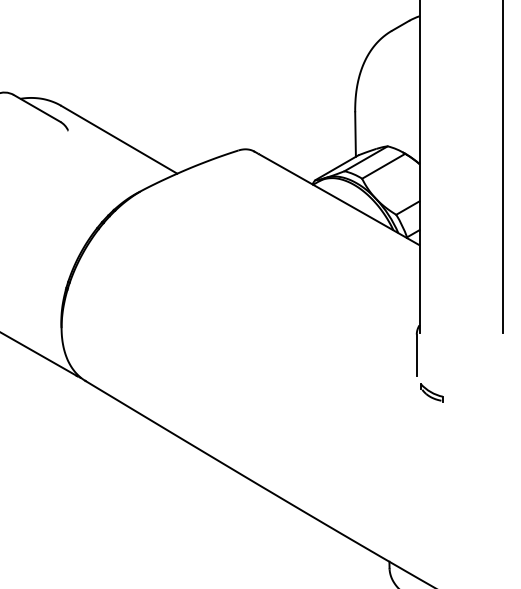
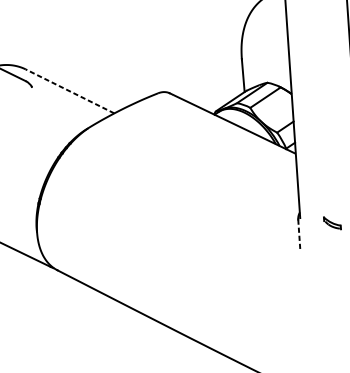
line: (118, 139) -> (69, 91), solid -> dashed
line: (416, 355) -> (299, 234), solid -> dashed
part: (431, 392) -> (332, 223), moved

